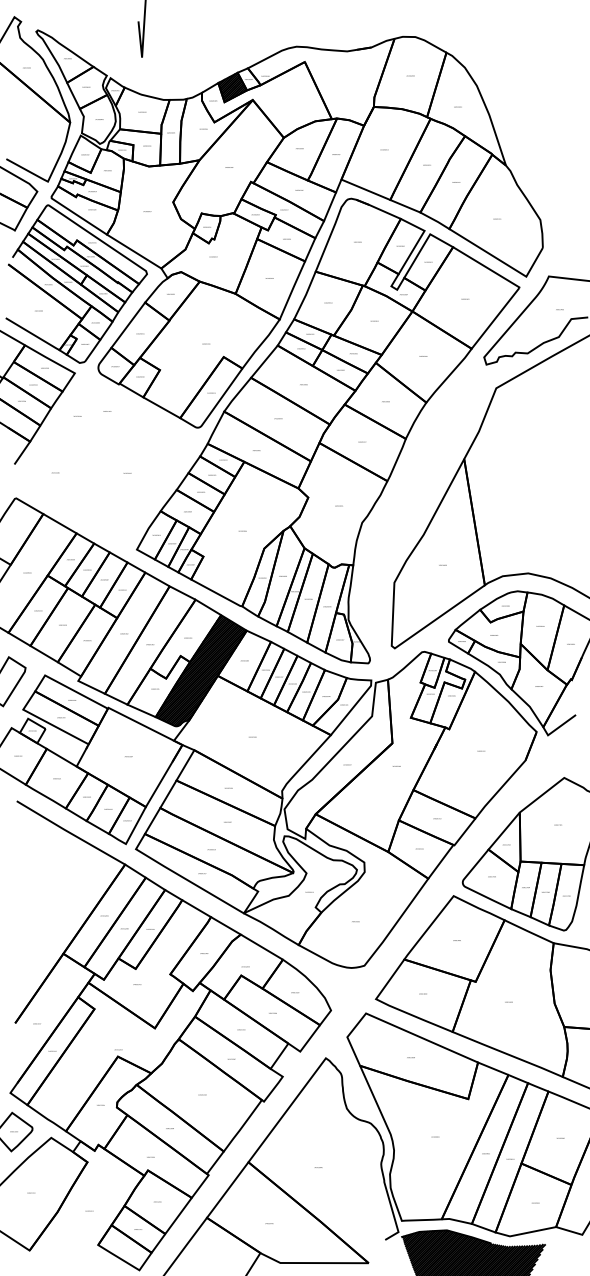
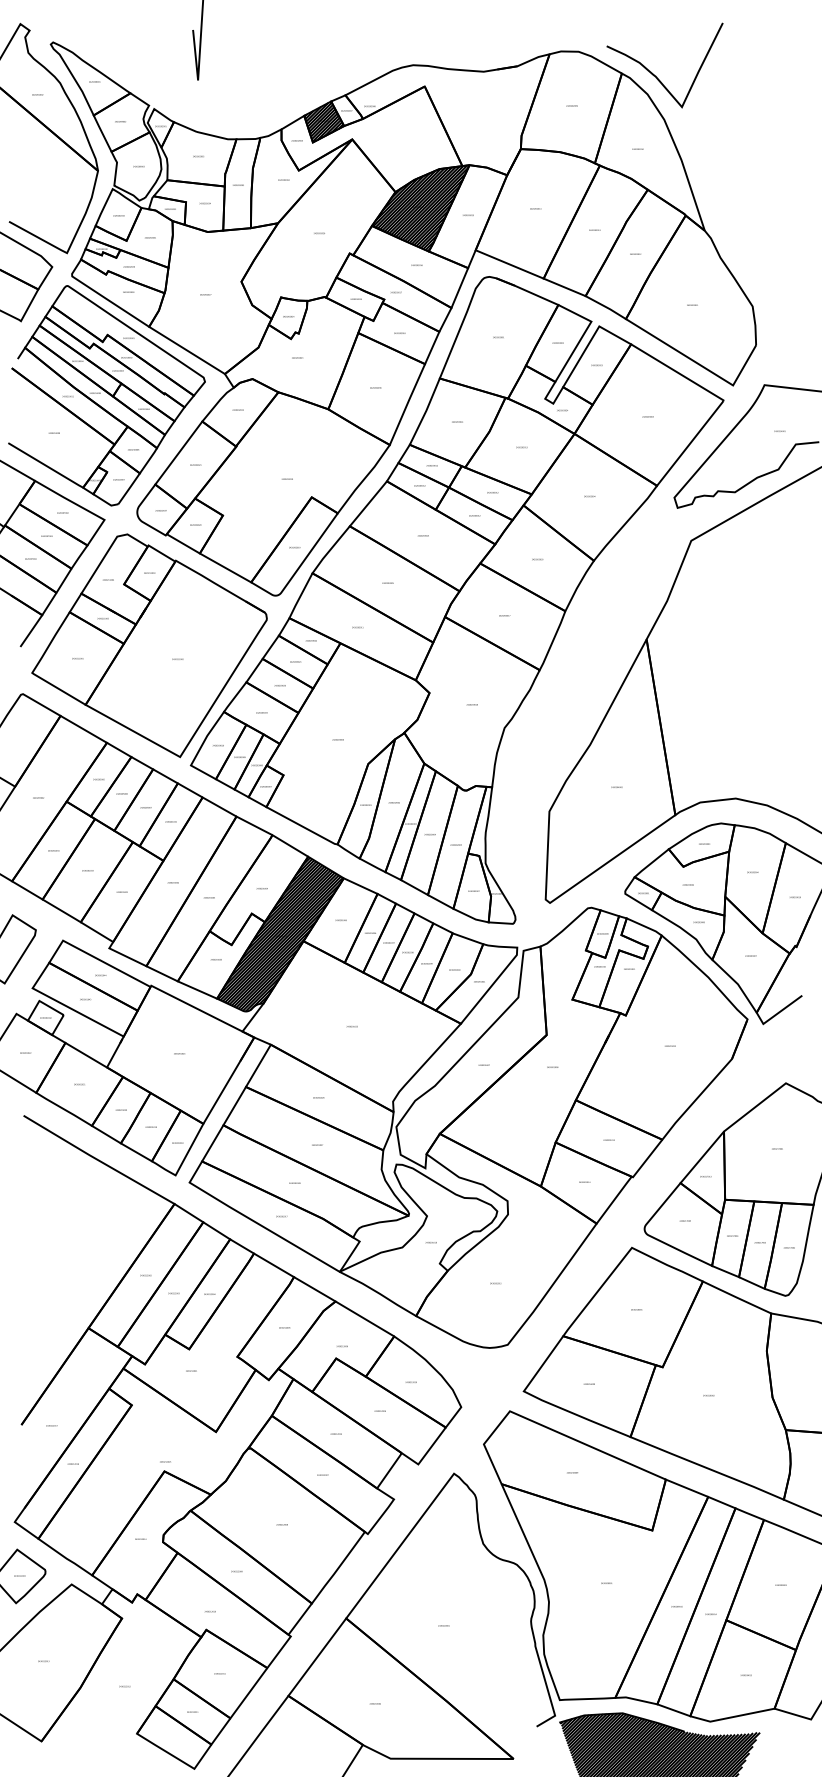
curve: (469, 53) -> (654, 74), added
hatch: (301, 149) -> (420, 208), added
part: (107, 463) -> (149, 645), added

